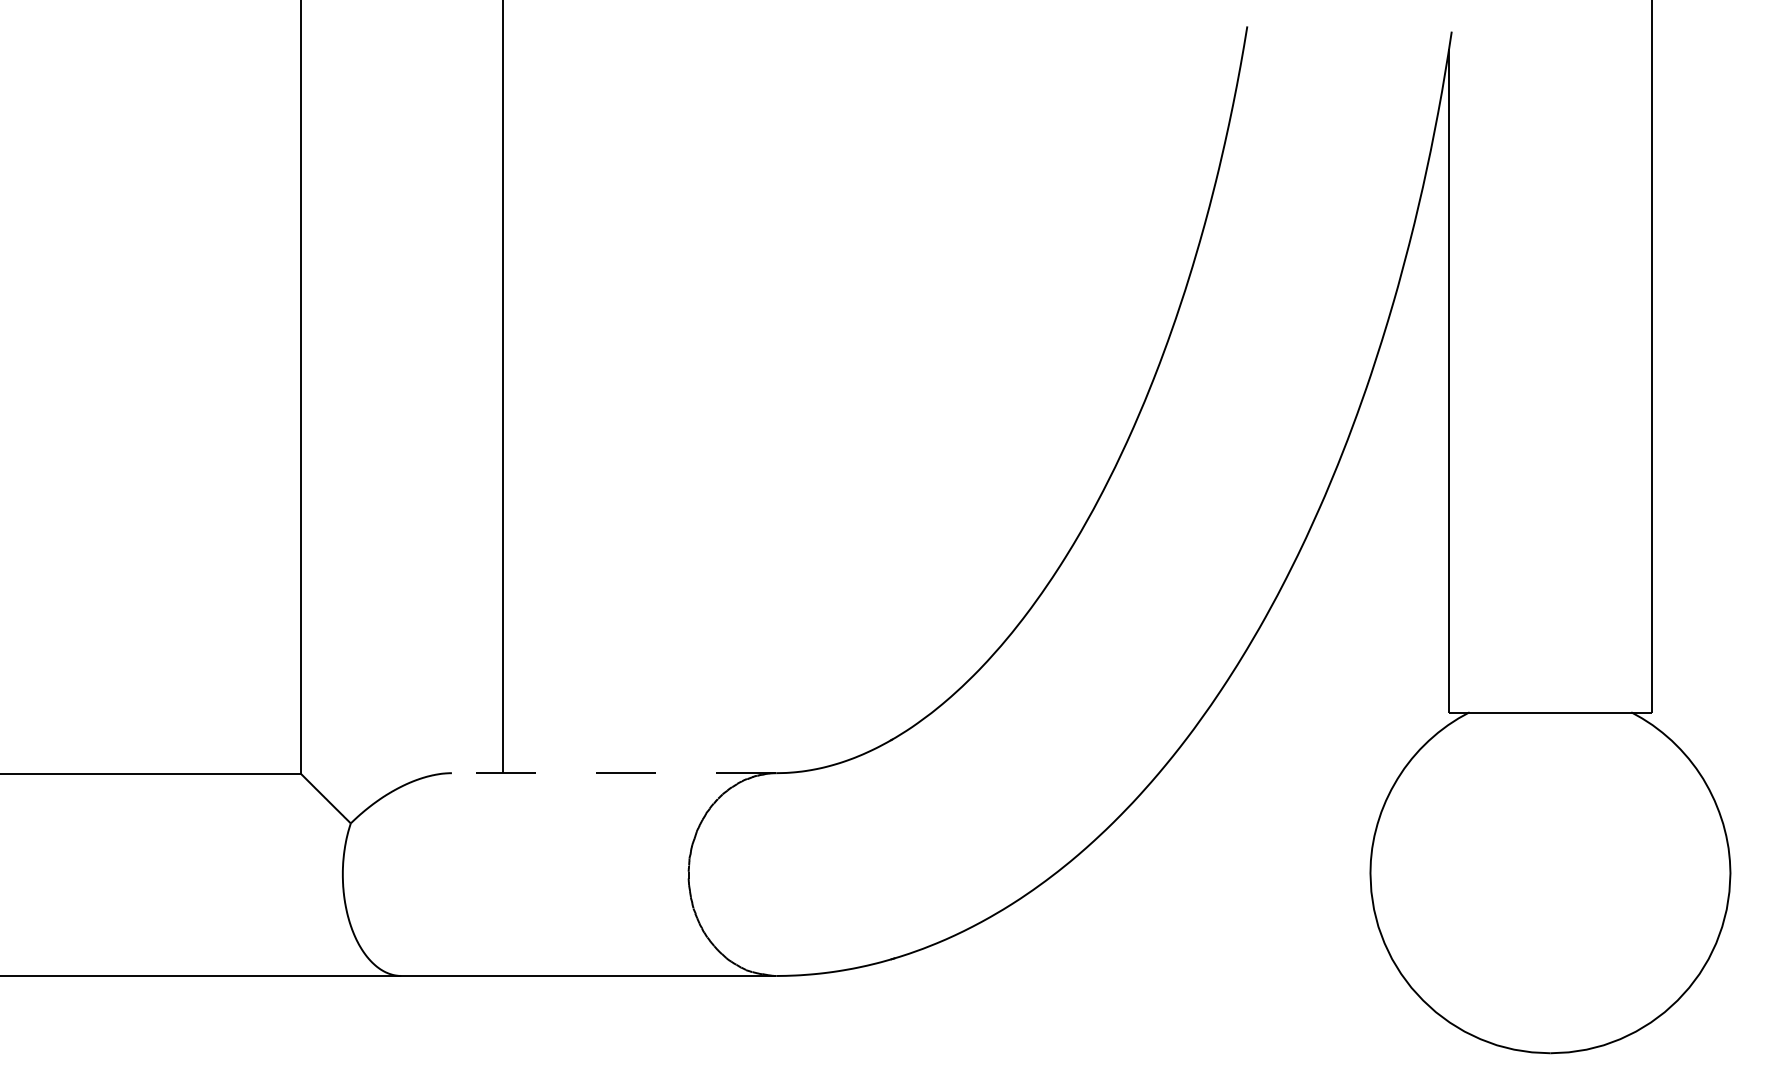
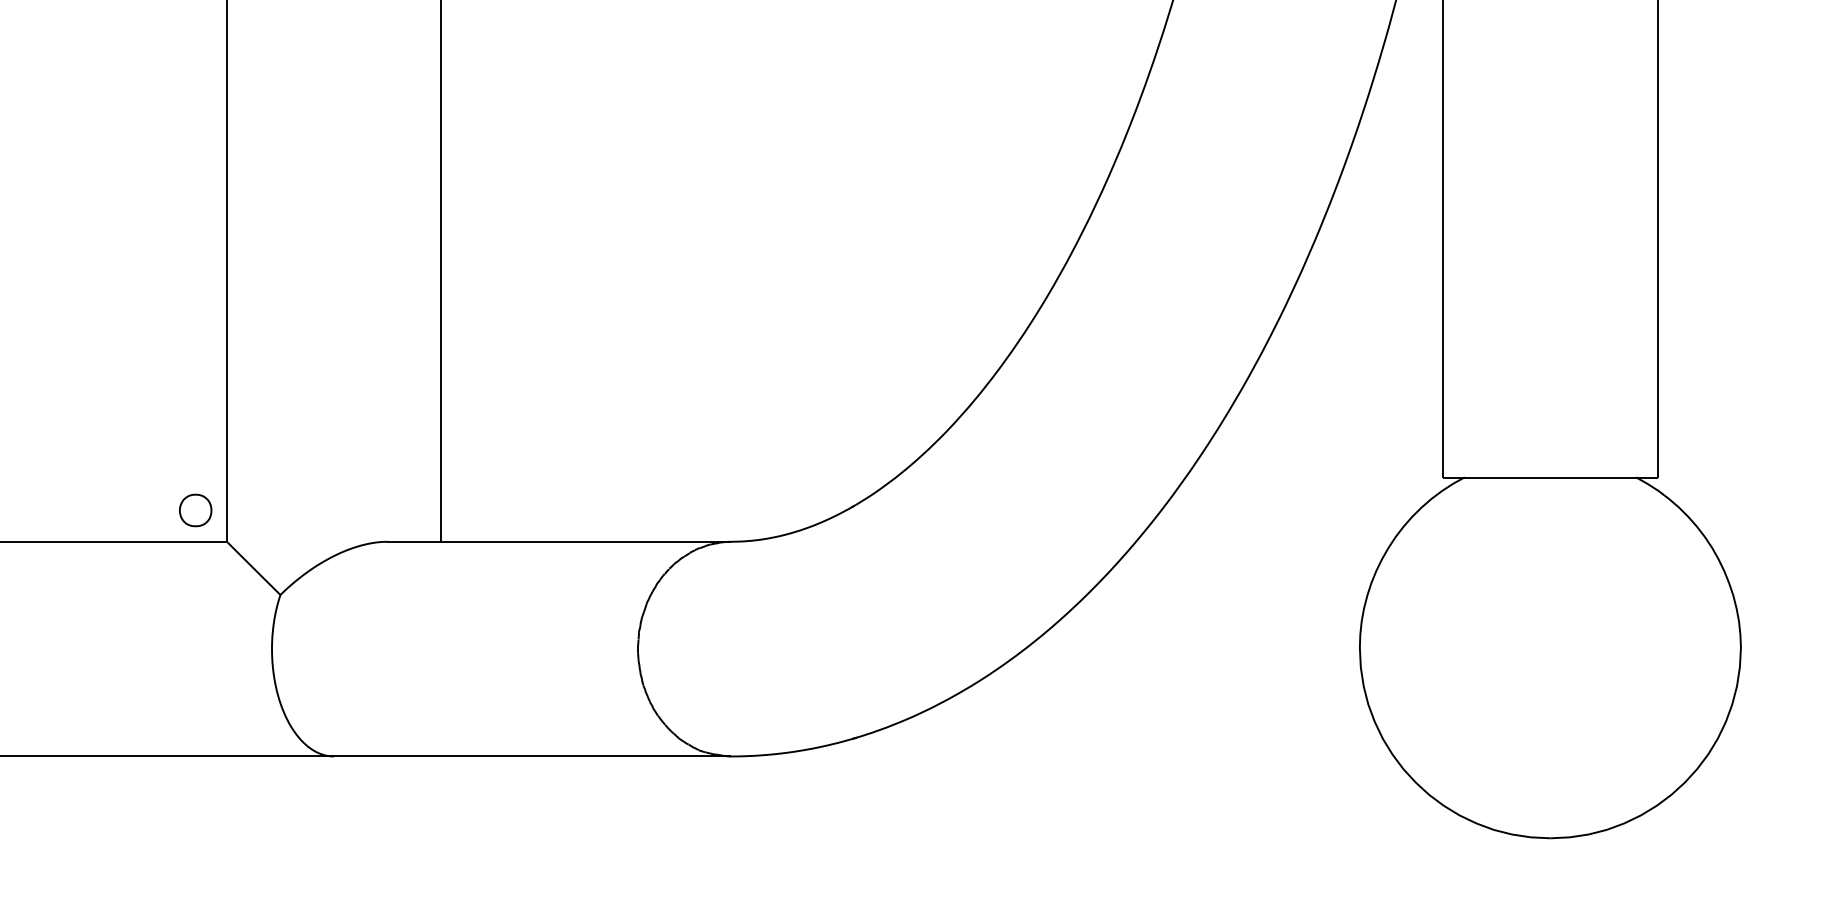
part: (270, 743) -> (195, 510), added
line: (613, 773) -> (558, 542), dashed -> solid

